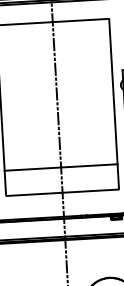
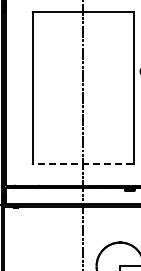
line: (60, 167) -> (82, 141), removed
line: (63, 192) -> (83, 164), solid -> dashed

